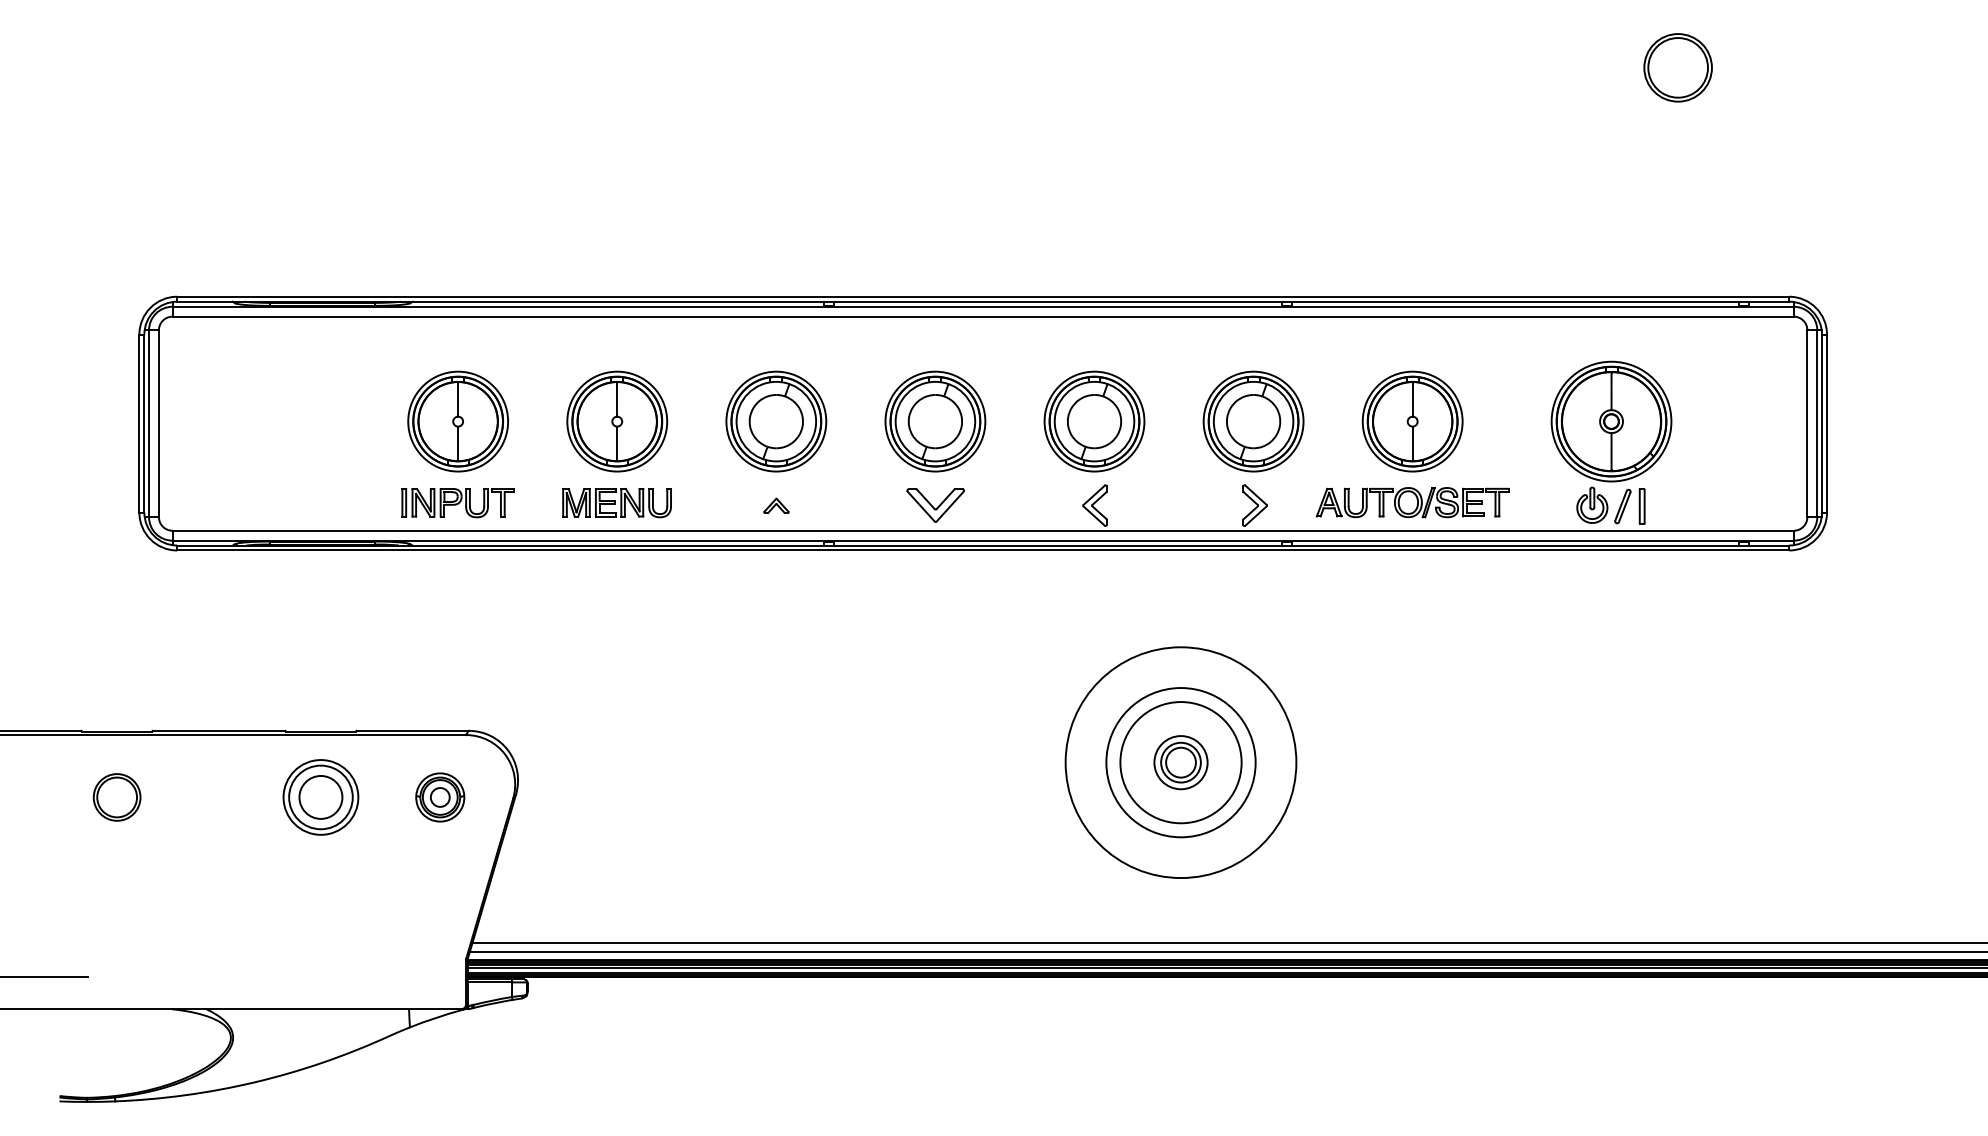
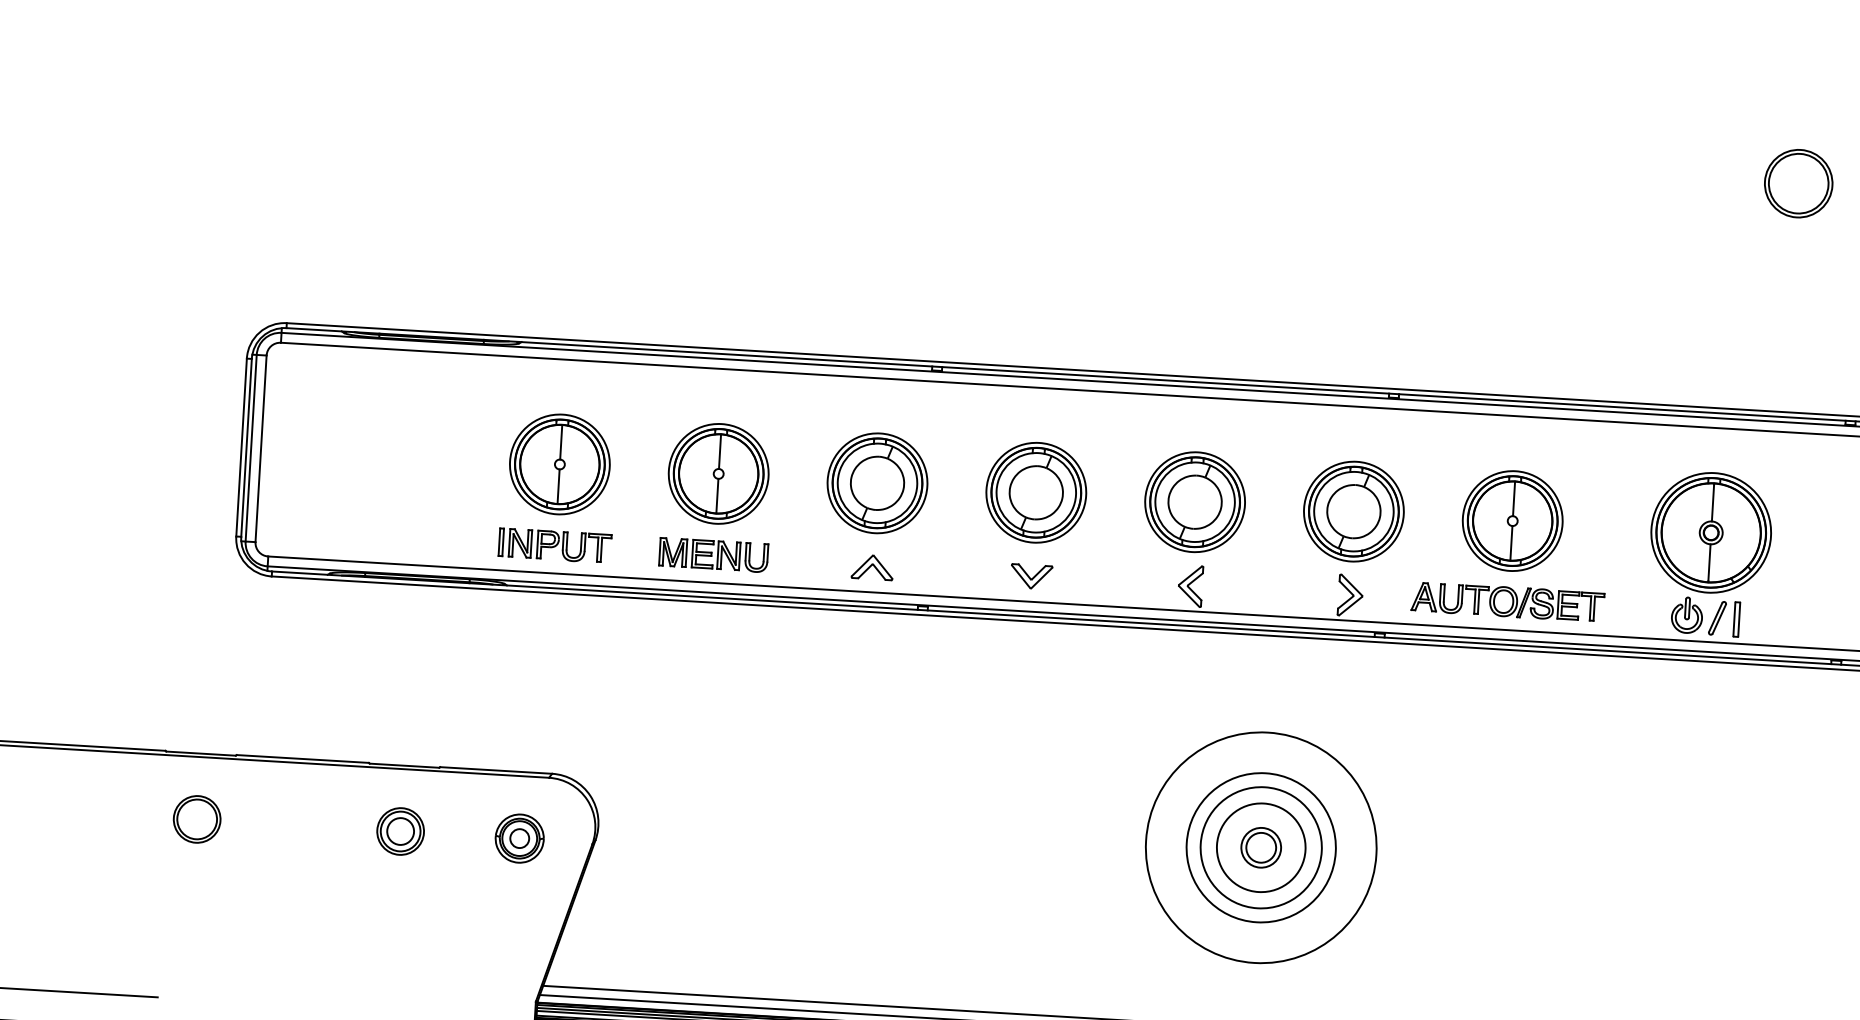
part: (776, 505) -> (872, 567), size x1.67
part: (935, 505) -> (1031, 576), size x0.71
circle: (1180, 762) -> (1260, 847), size x1.67
part: (320, 797) -> (400, 831), size x0.62

